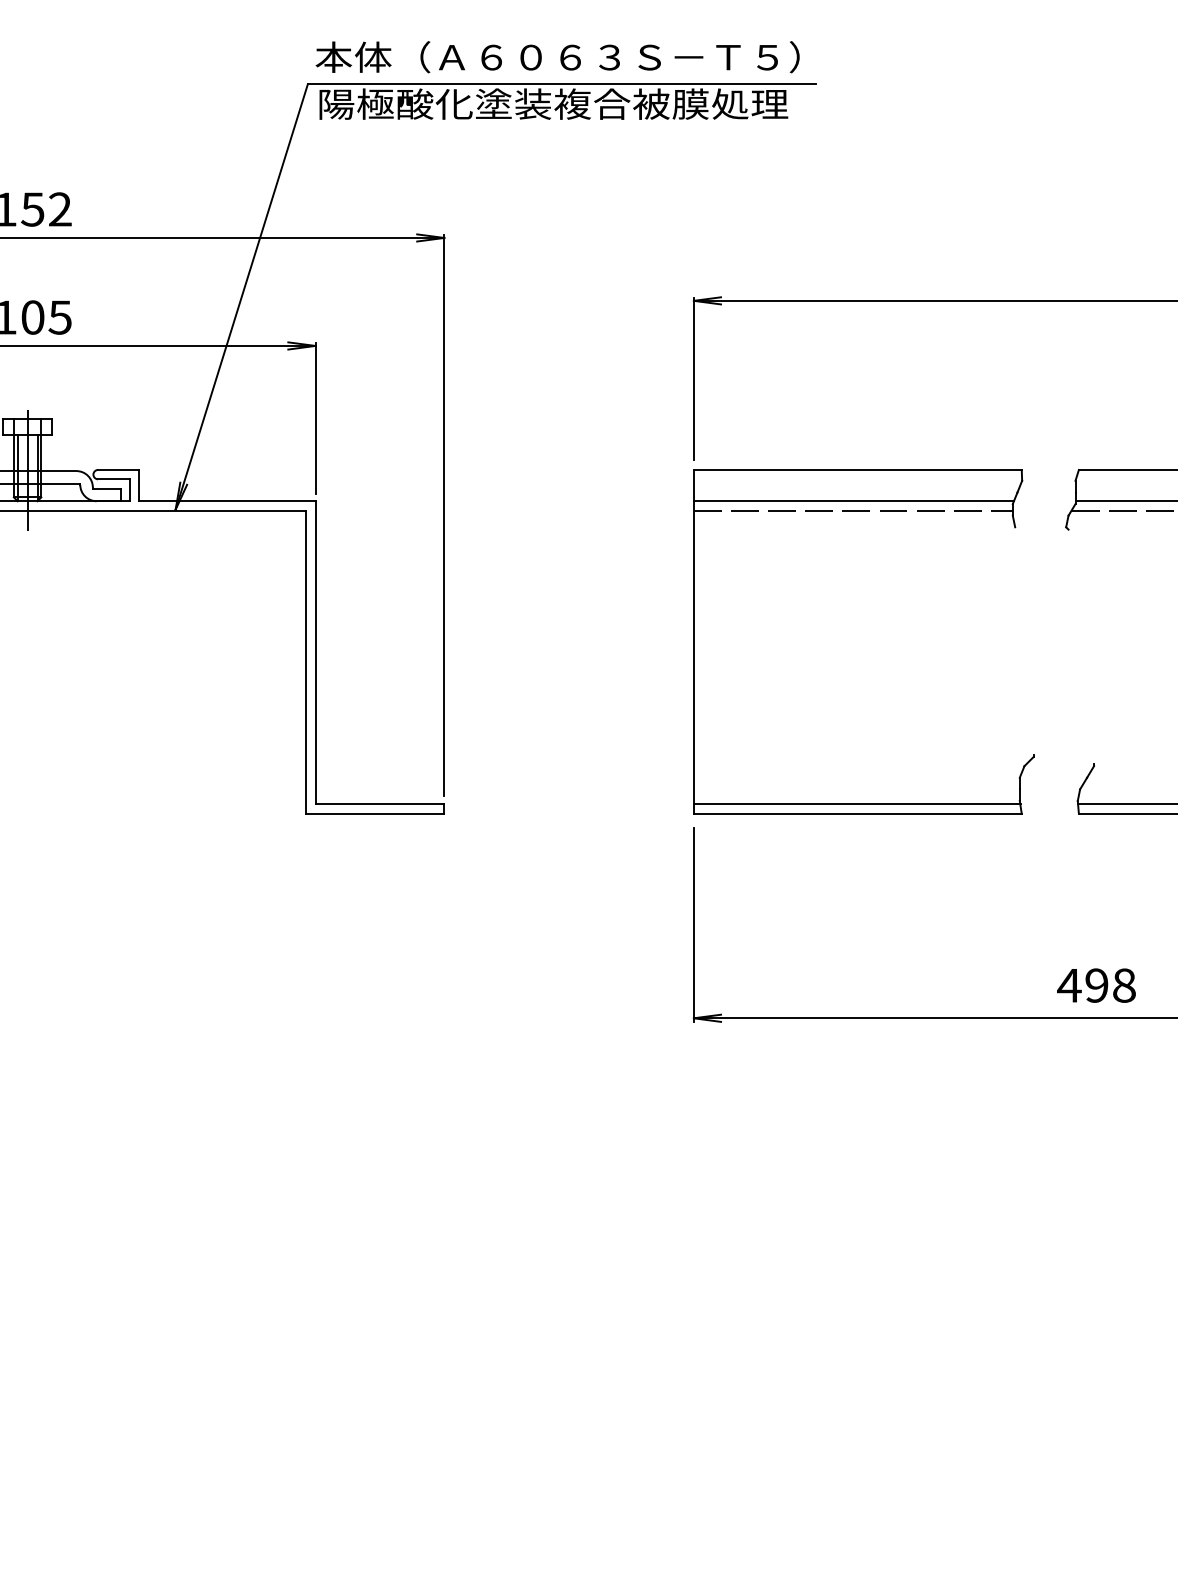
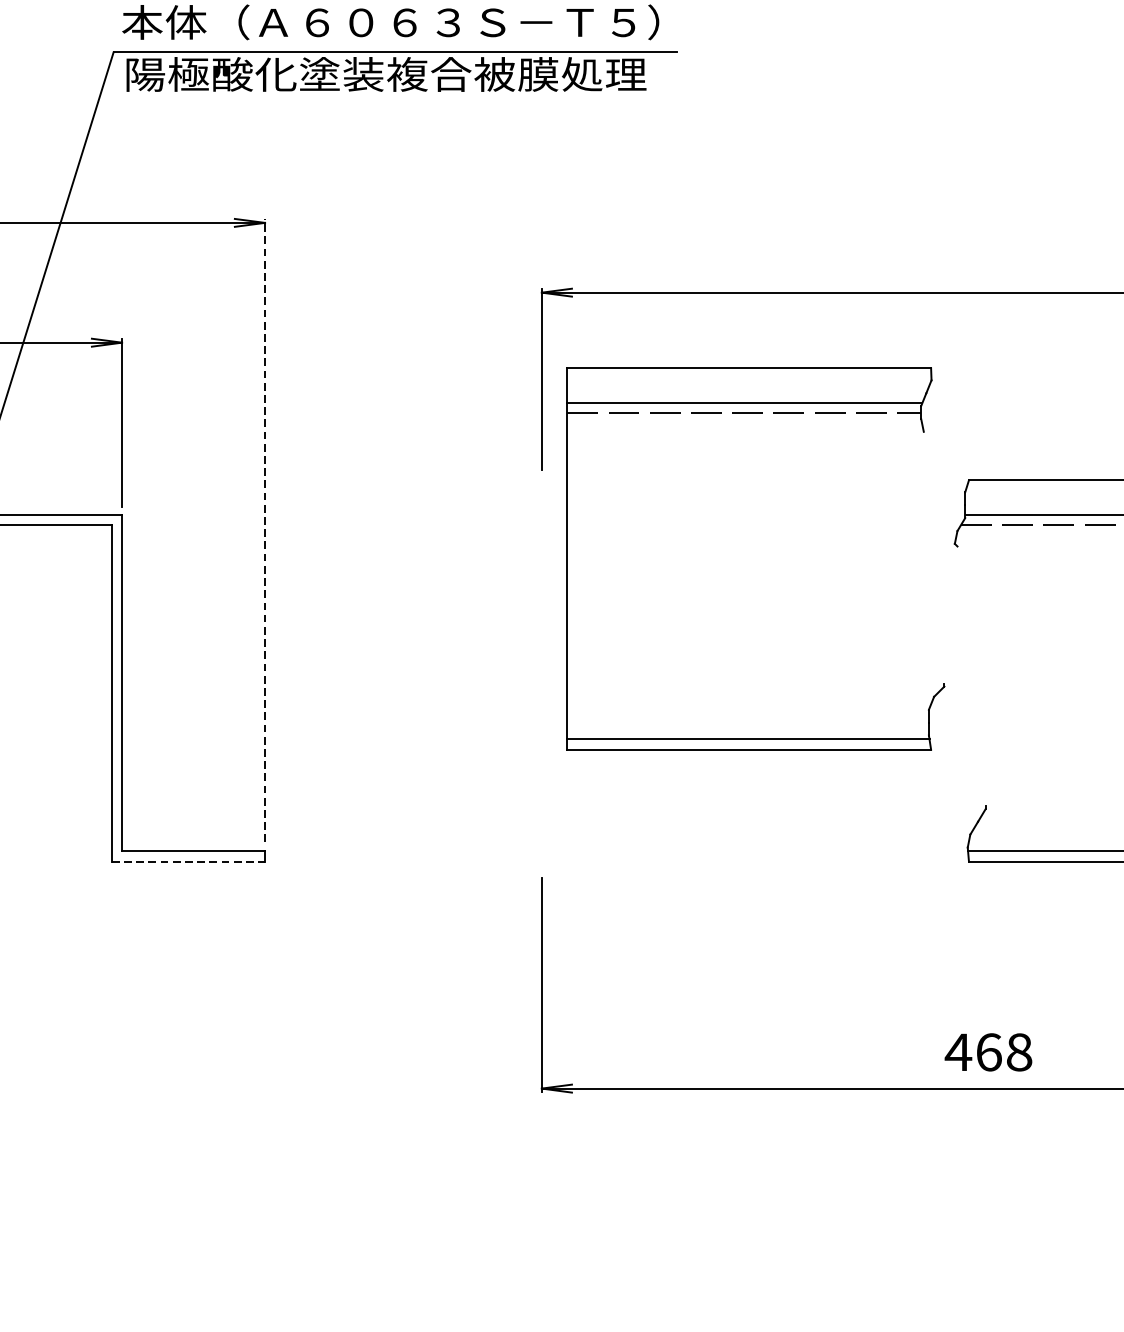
part: (863, 511) -> (755, 414), moved
line: (444, 515) -> (265, 530), solid -> dashed
line: (375, 813) -> (188, 861), solid -> dashed
text: (1096, 985) -> (988, 1052), 498 -> 468

